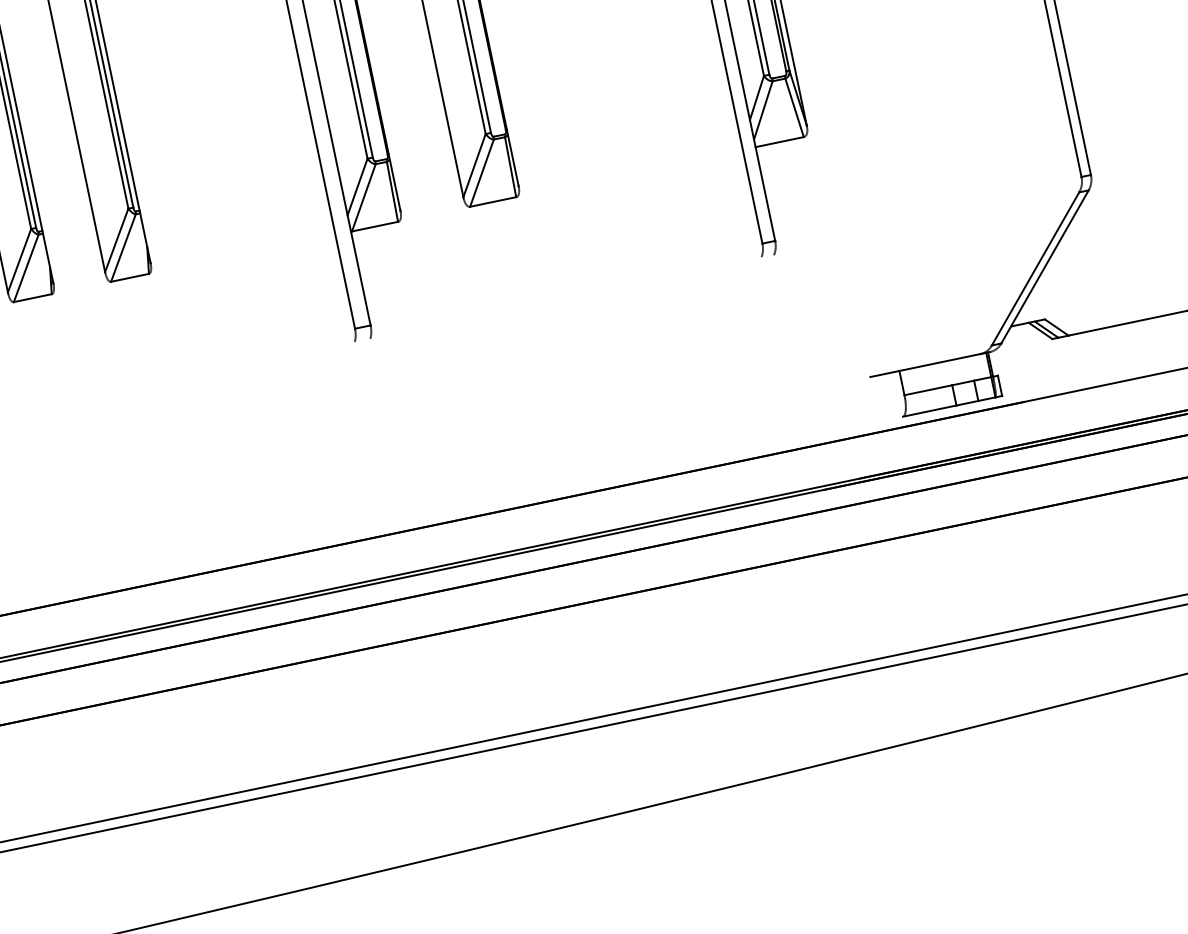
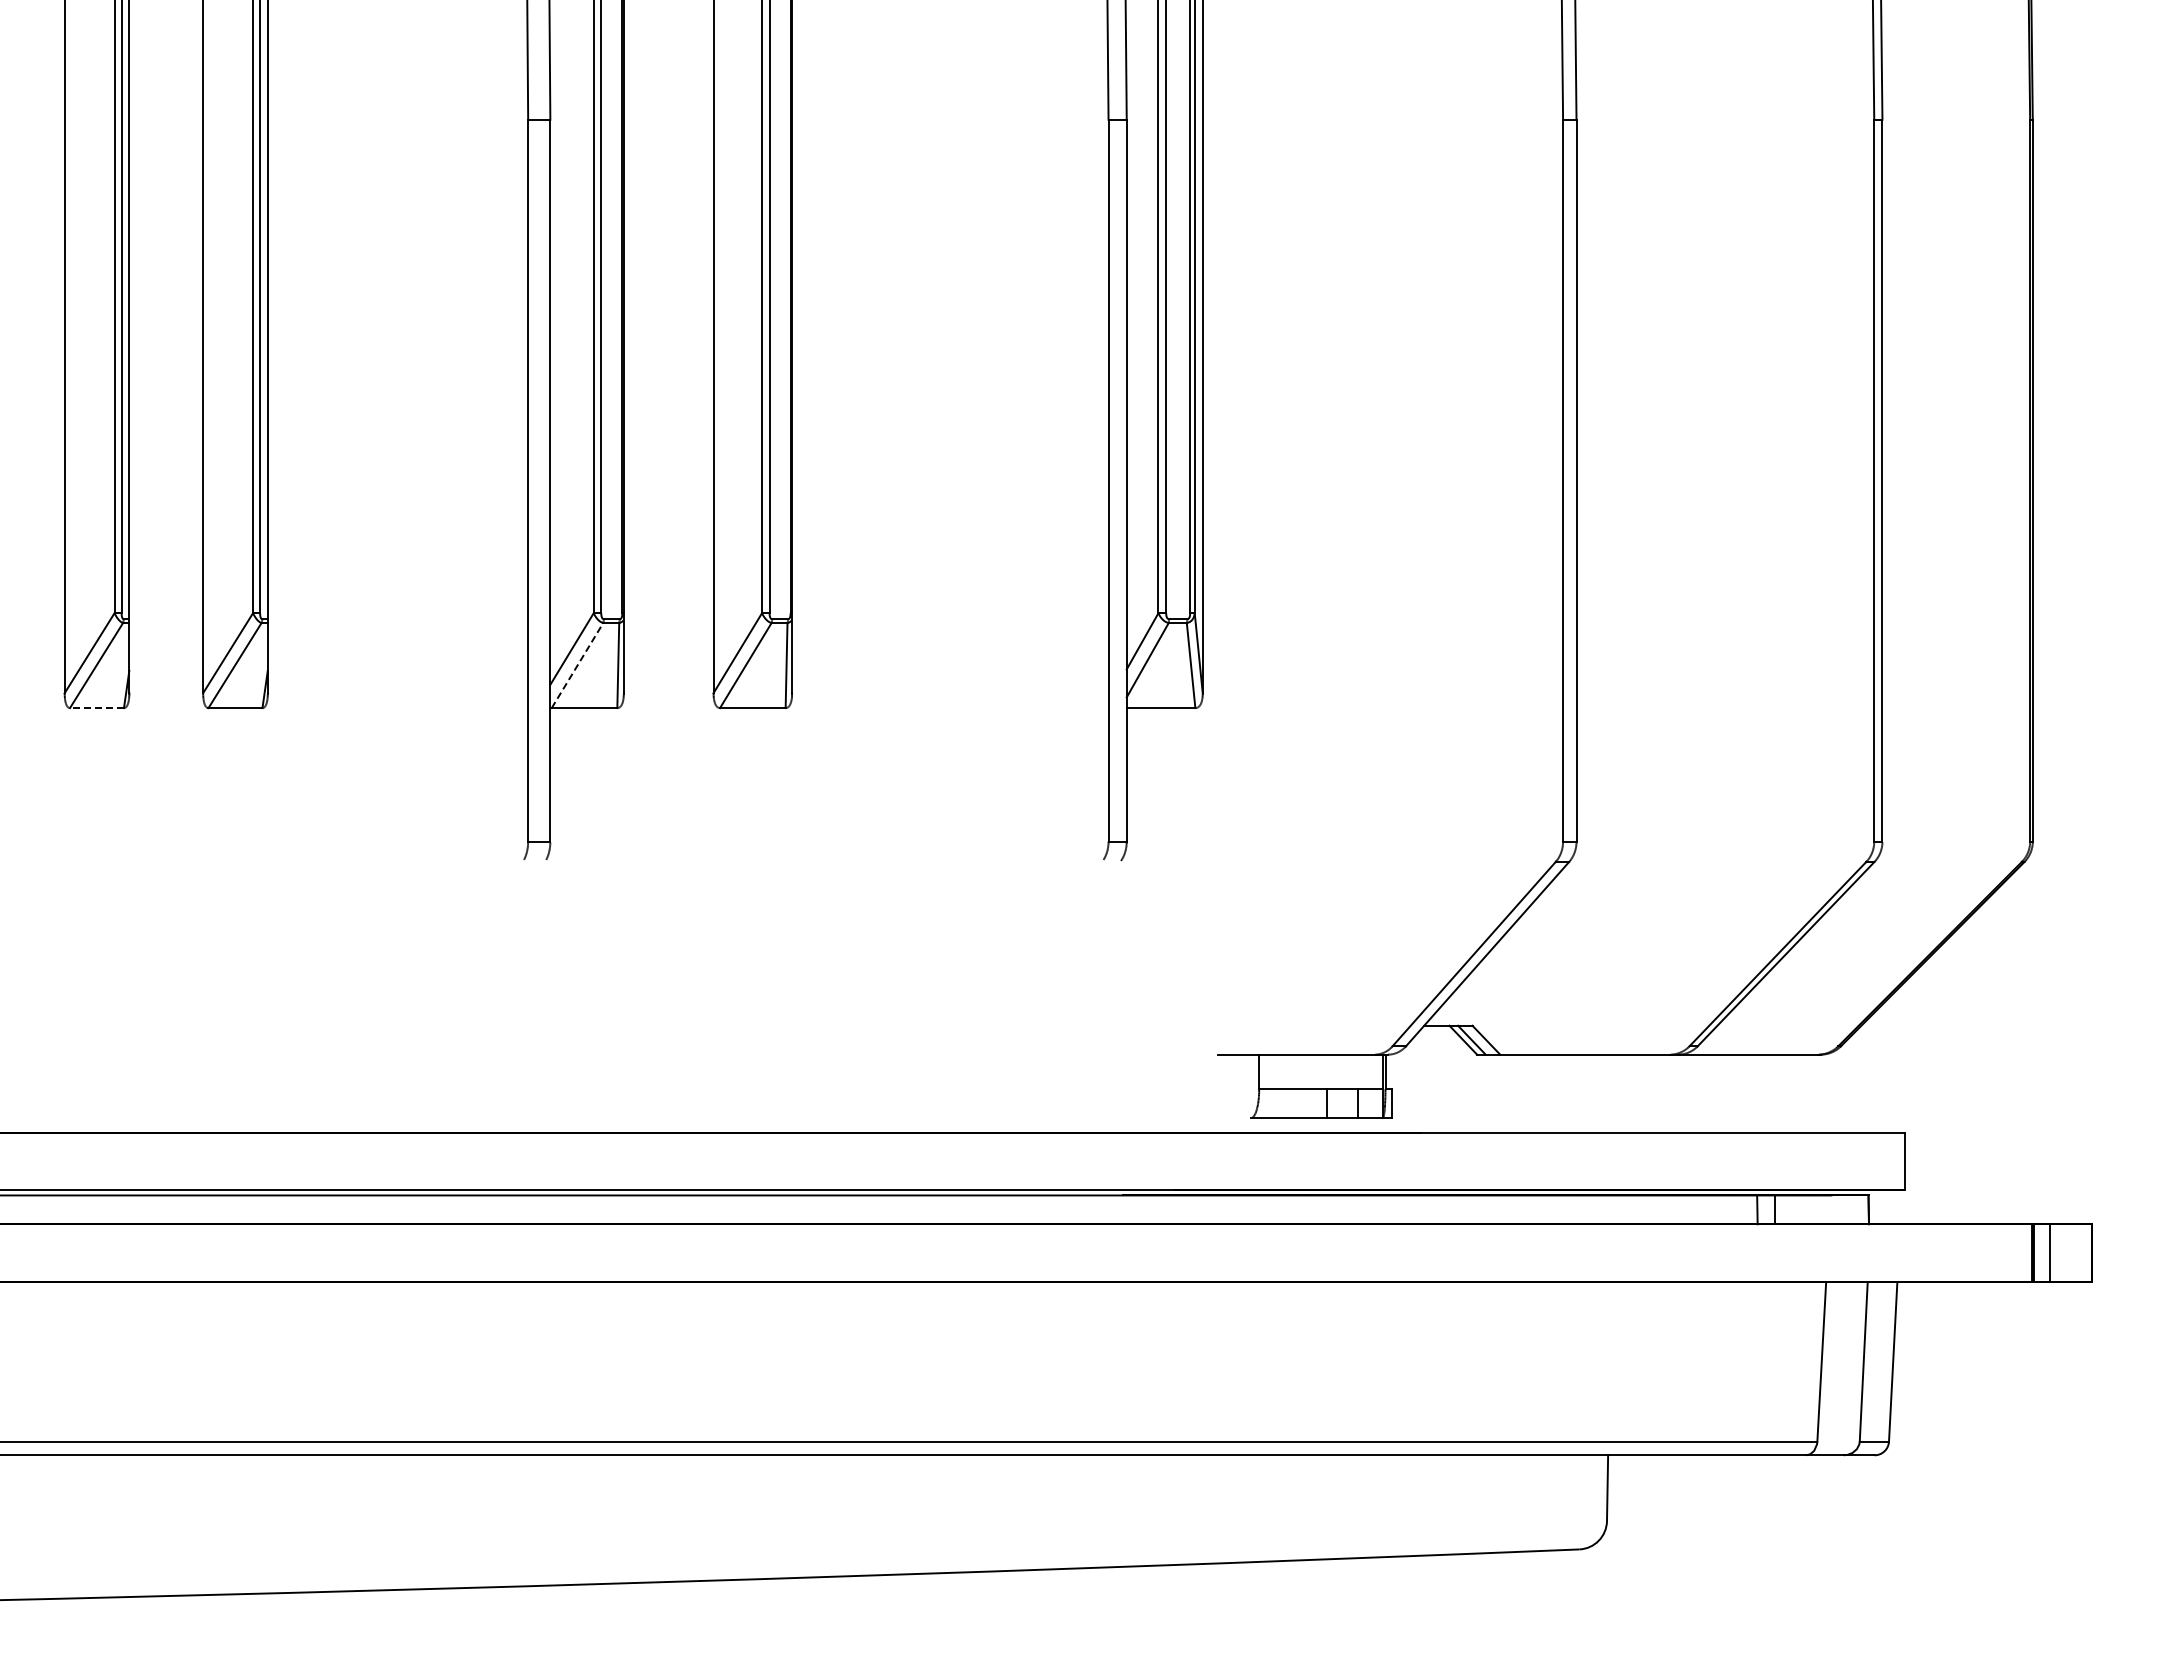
line: (363, 197) -> (577, 665), solid -> dashed
line: (33, 298) -> (97, 708), solid -> dashed

